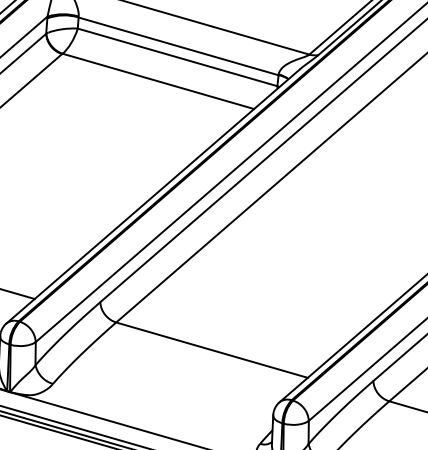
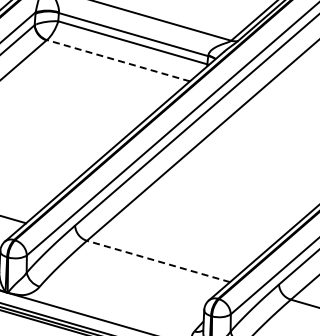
line: (157, 81) -> (117, 60), solid -> dashed
line: (211, 350) -> (158, 261), solid -> dashed

